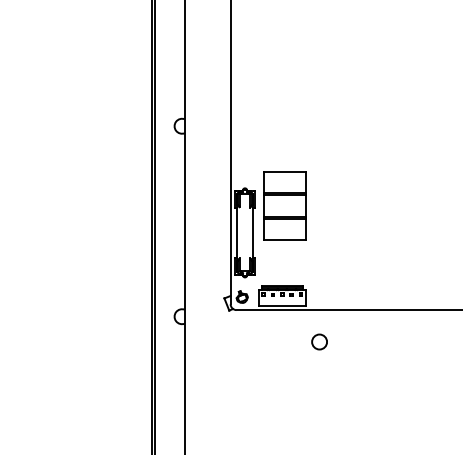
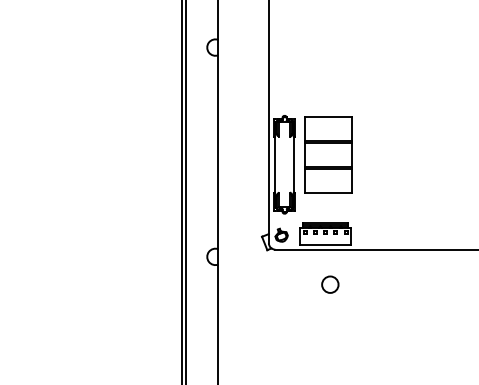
part: (284, 205) -> (328, 154), moved
circle: (319, 341) -> (330, 284), moved

